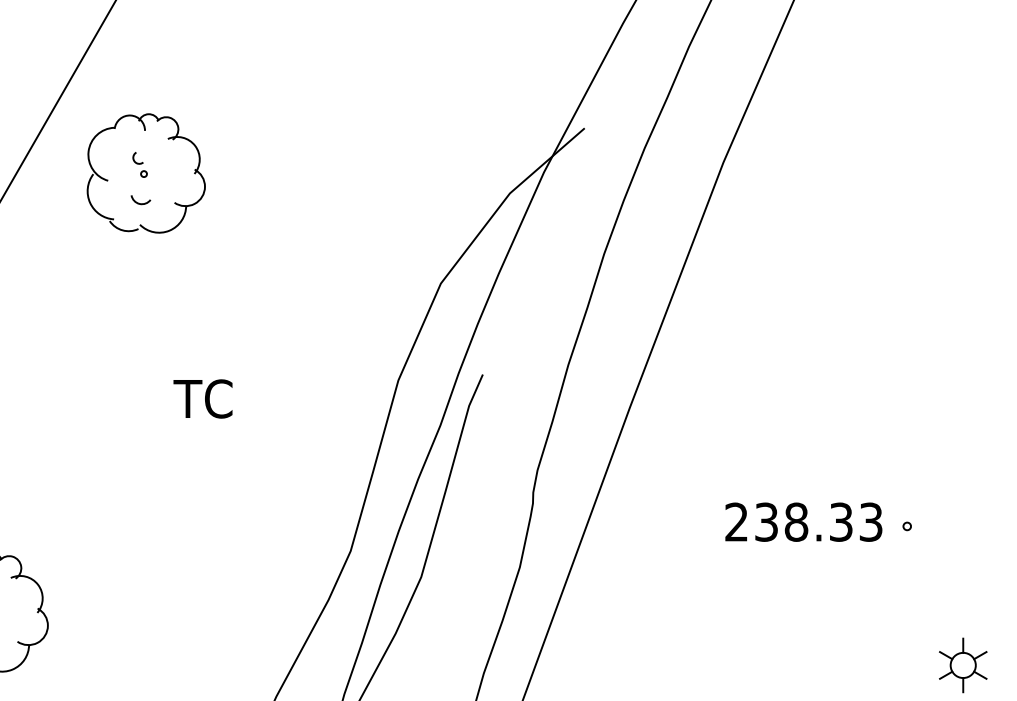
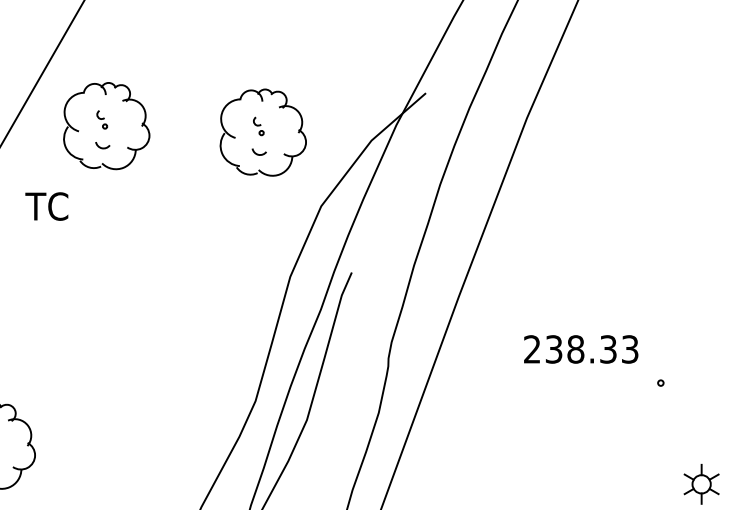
part: (360, 182) -> (262, 132), added
text: (202, 398) -> (46, 206), moved
text: (803, 521) -> (580, 348), moved

